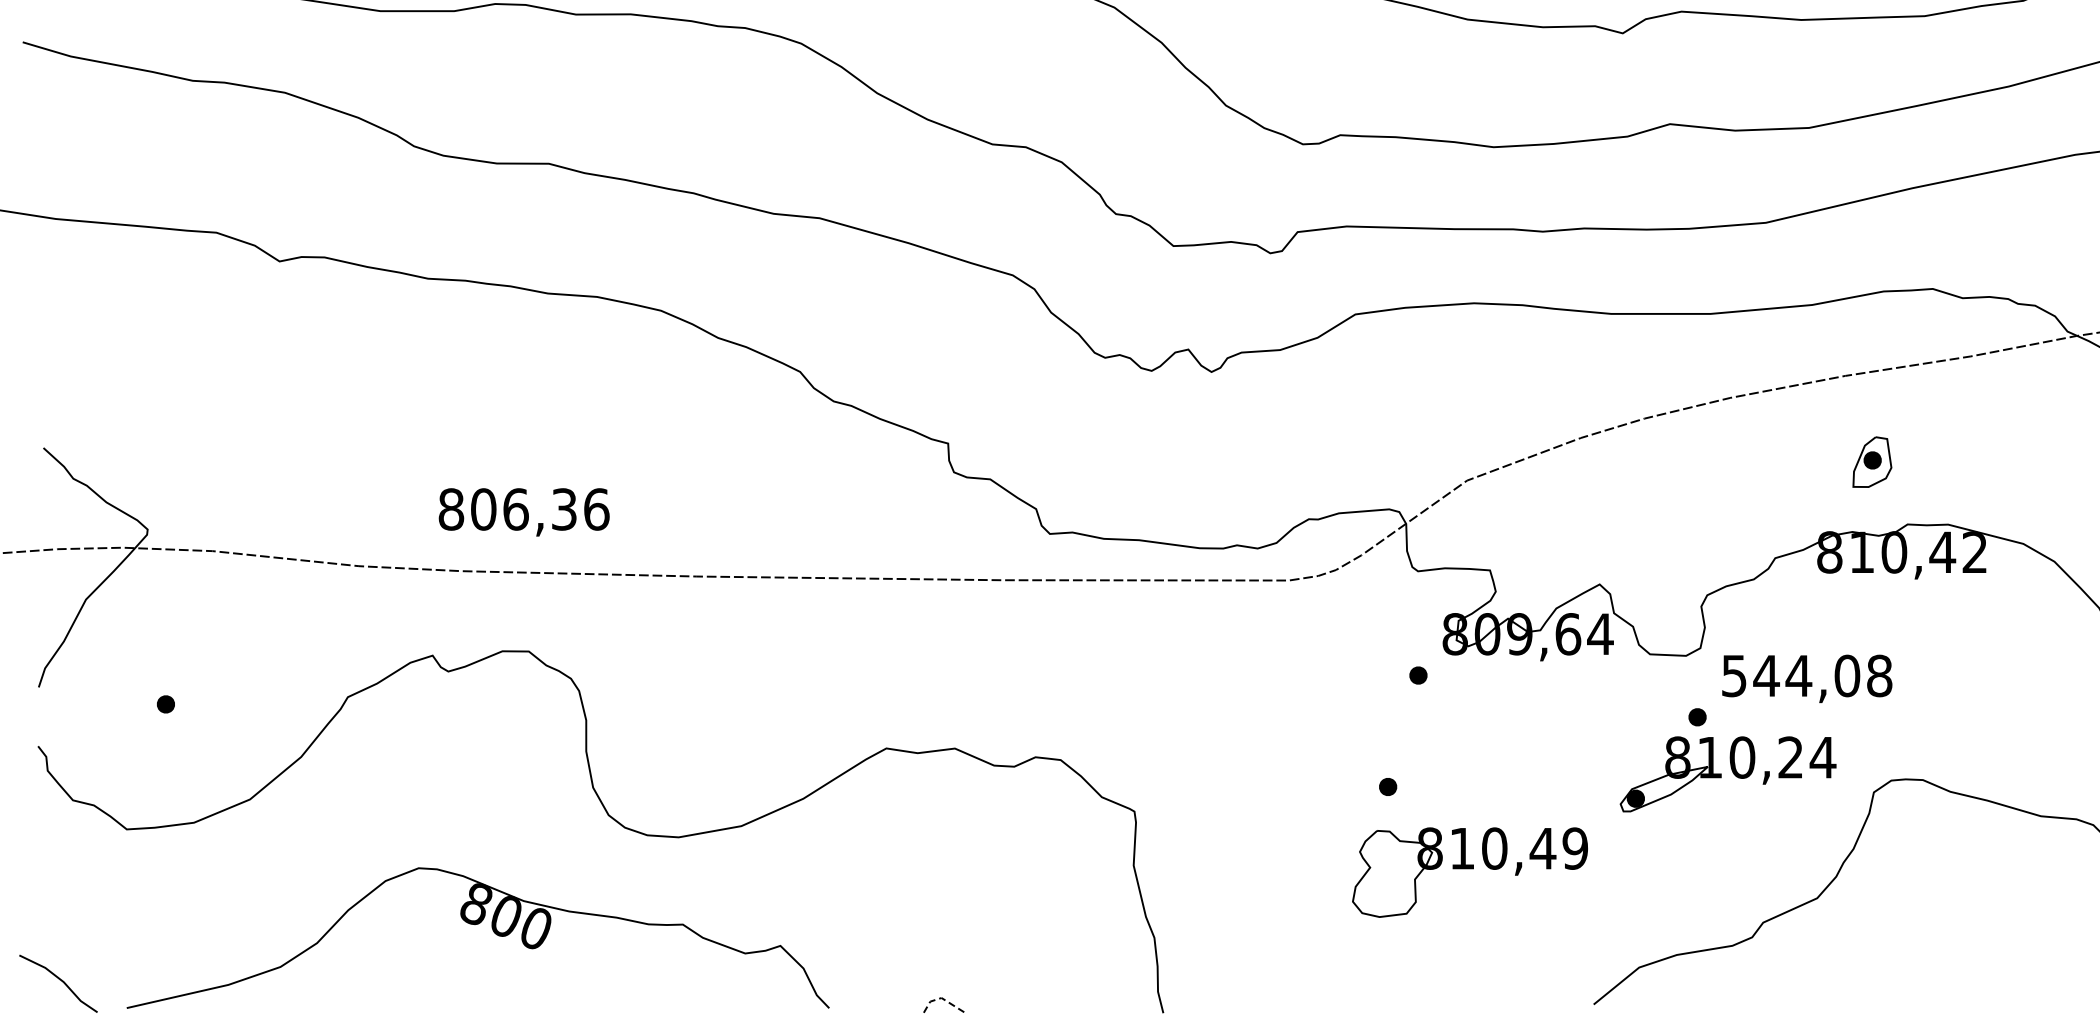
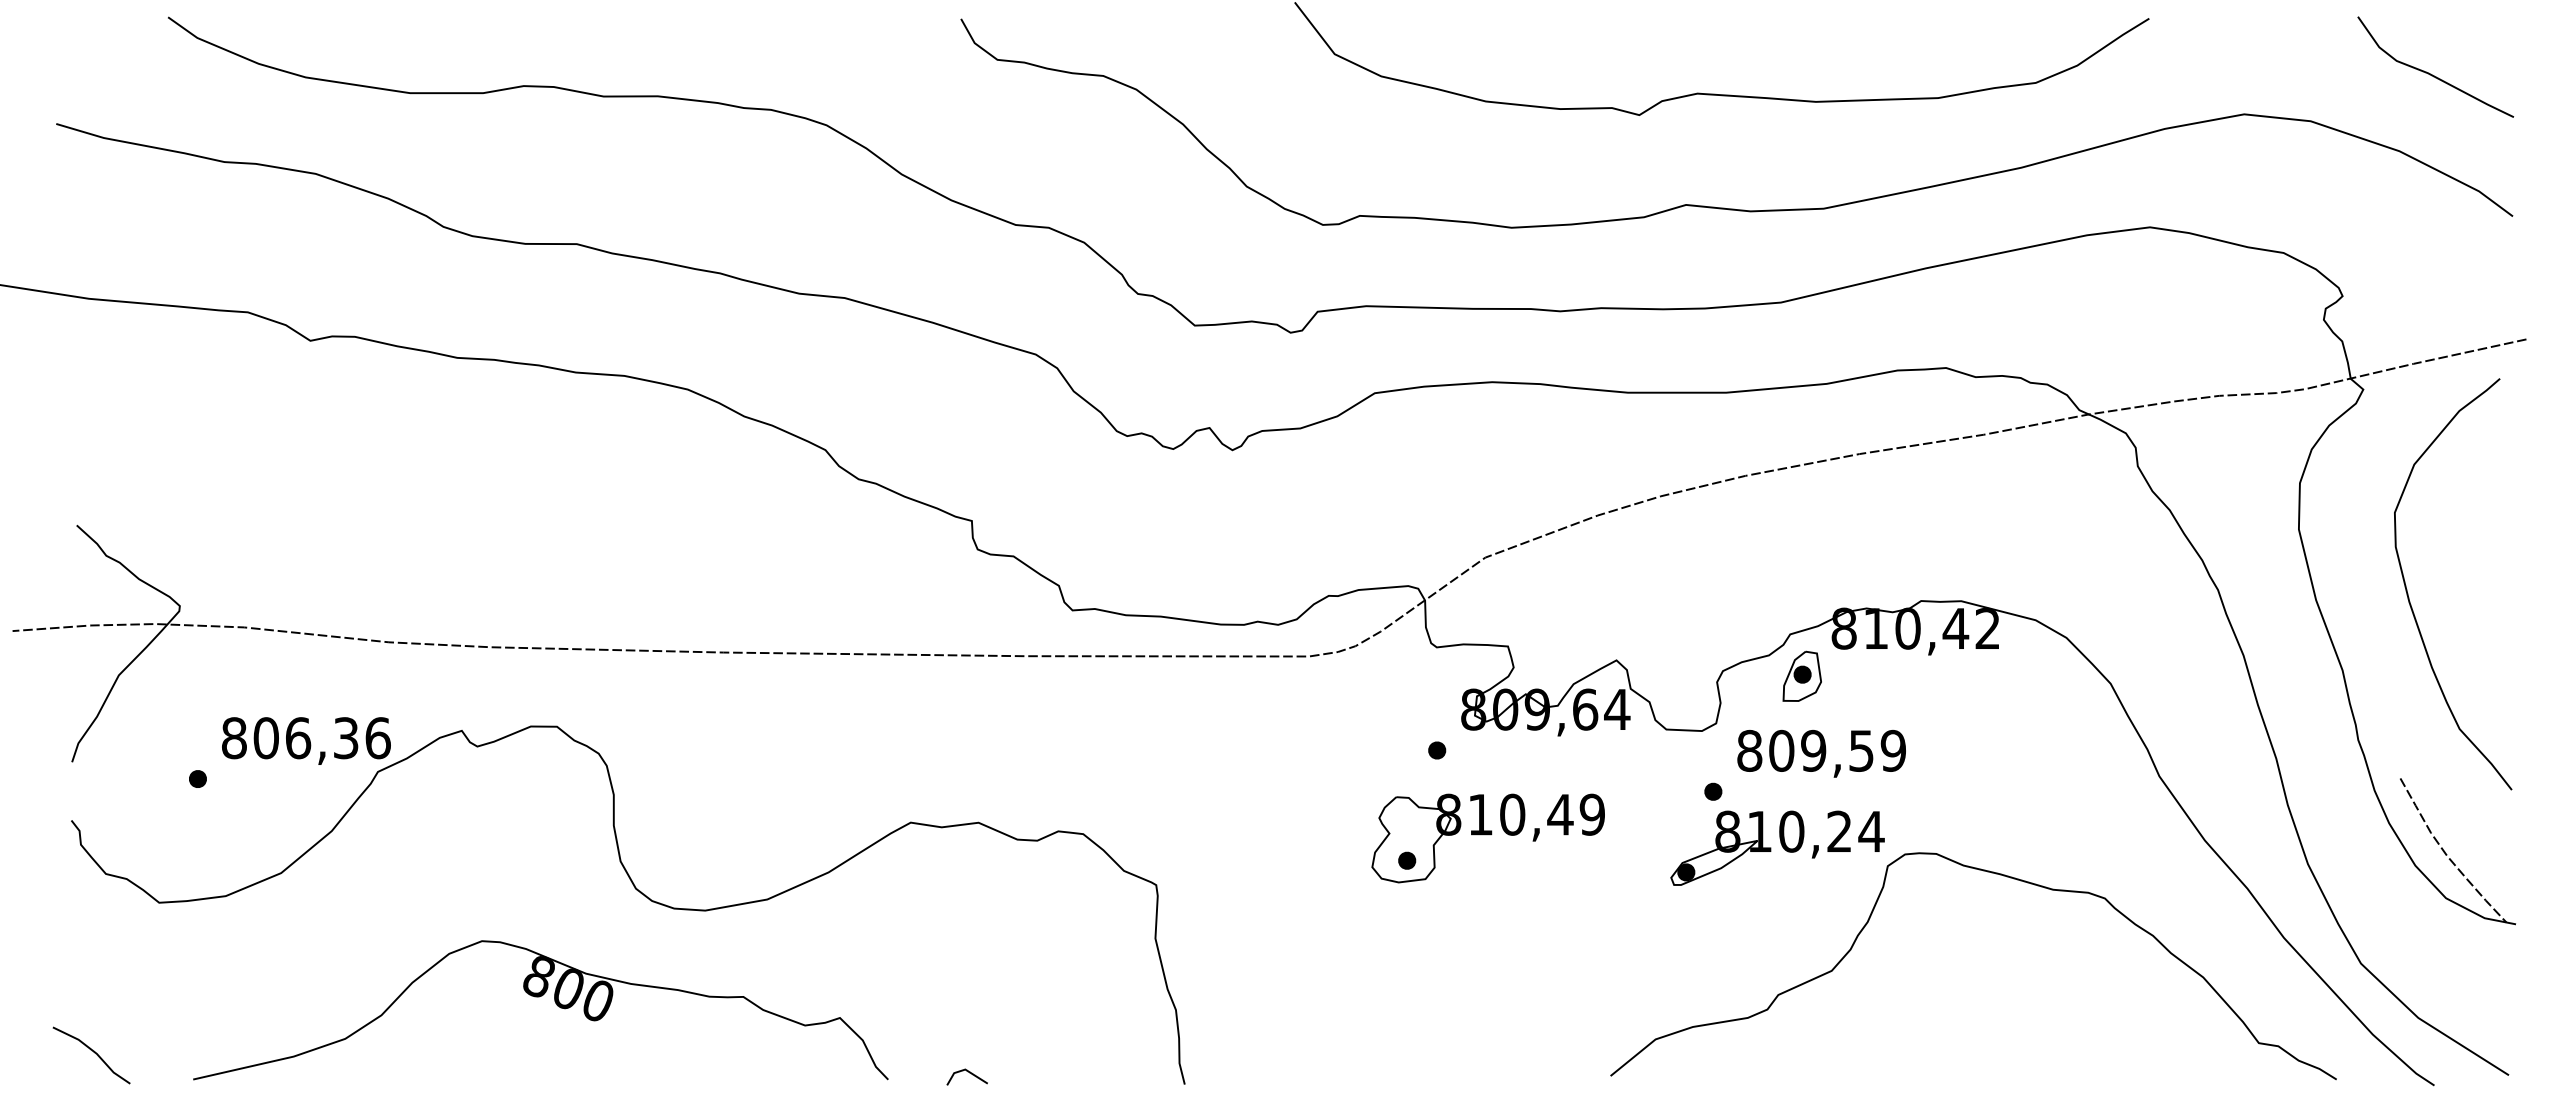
part: (1871, 461) -> (1801, 675), moved
text: (524, 511) -> (306, 740), moved
text: (1806, 675) -> (1821, 750), 544,08 -> 809,59
part: (1728, 773) -> (1777, 847), moved
part: (1469, 872) -> (1487, 838), moved
part: (476, 925) -> (539, 997), moved
line: (941, 997) -> (965, 1069), dashed -> solid

